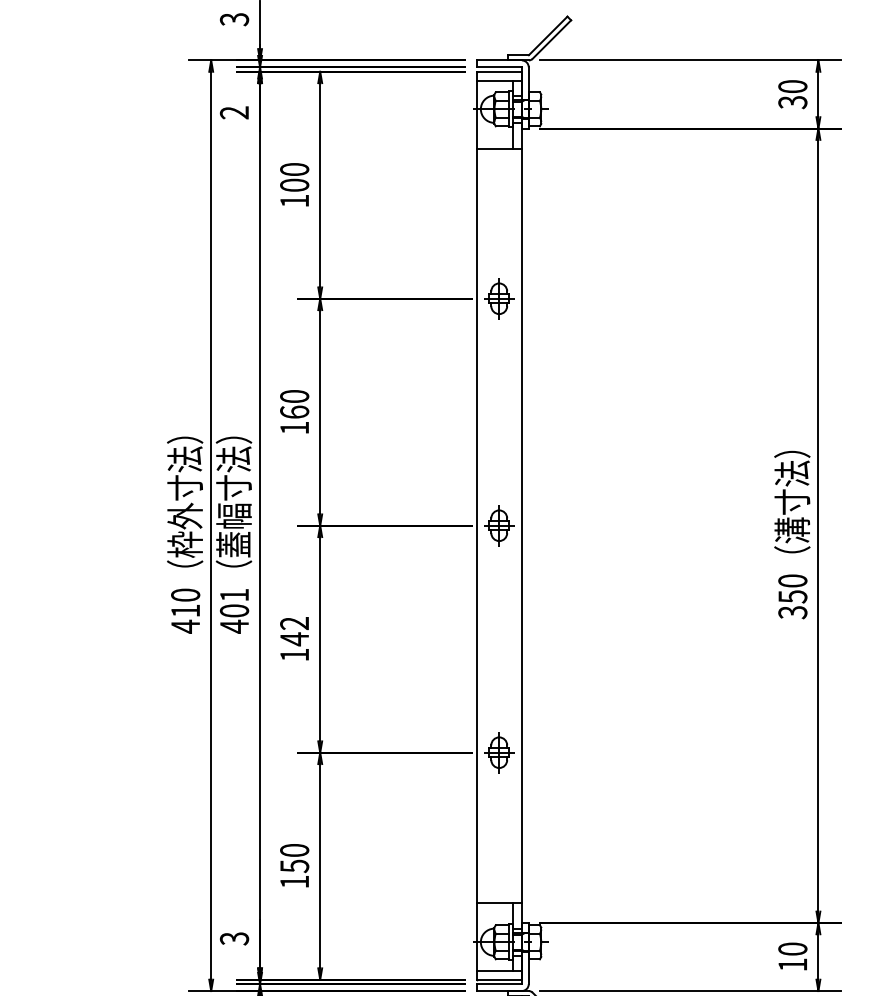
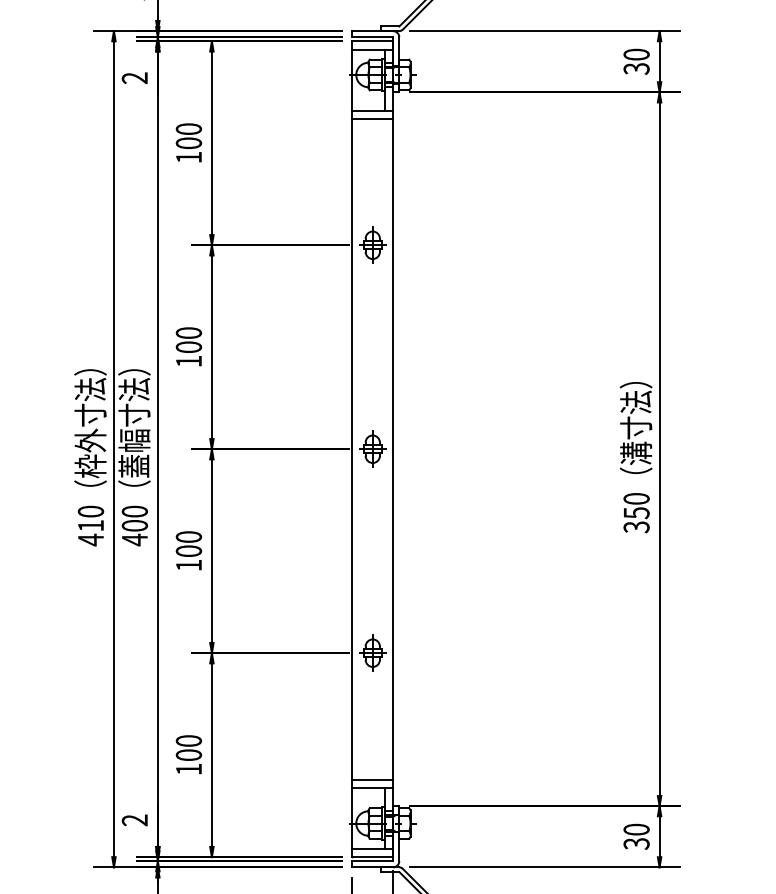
line: (498, 158) -> (372, 119), added
text: (294, 411) -> (188, 346), 160 -> 100
text: (234, 594) -> (134, 511), 401 -> 400
text: (294, 631) -> (188, 544), 142 -> 100
text: (294, 866) -> (188, 755), 150 -> 100
line: (498, 893) -> (372, 779), added
text: (234, 938) -> (134, 820), 3 -> 2
text: (792, 964) -> (636, 843), 10 -> 30

